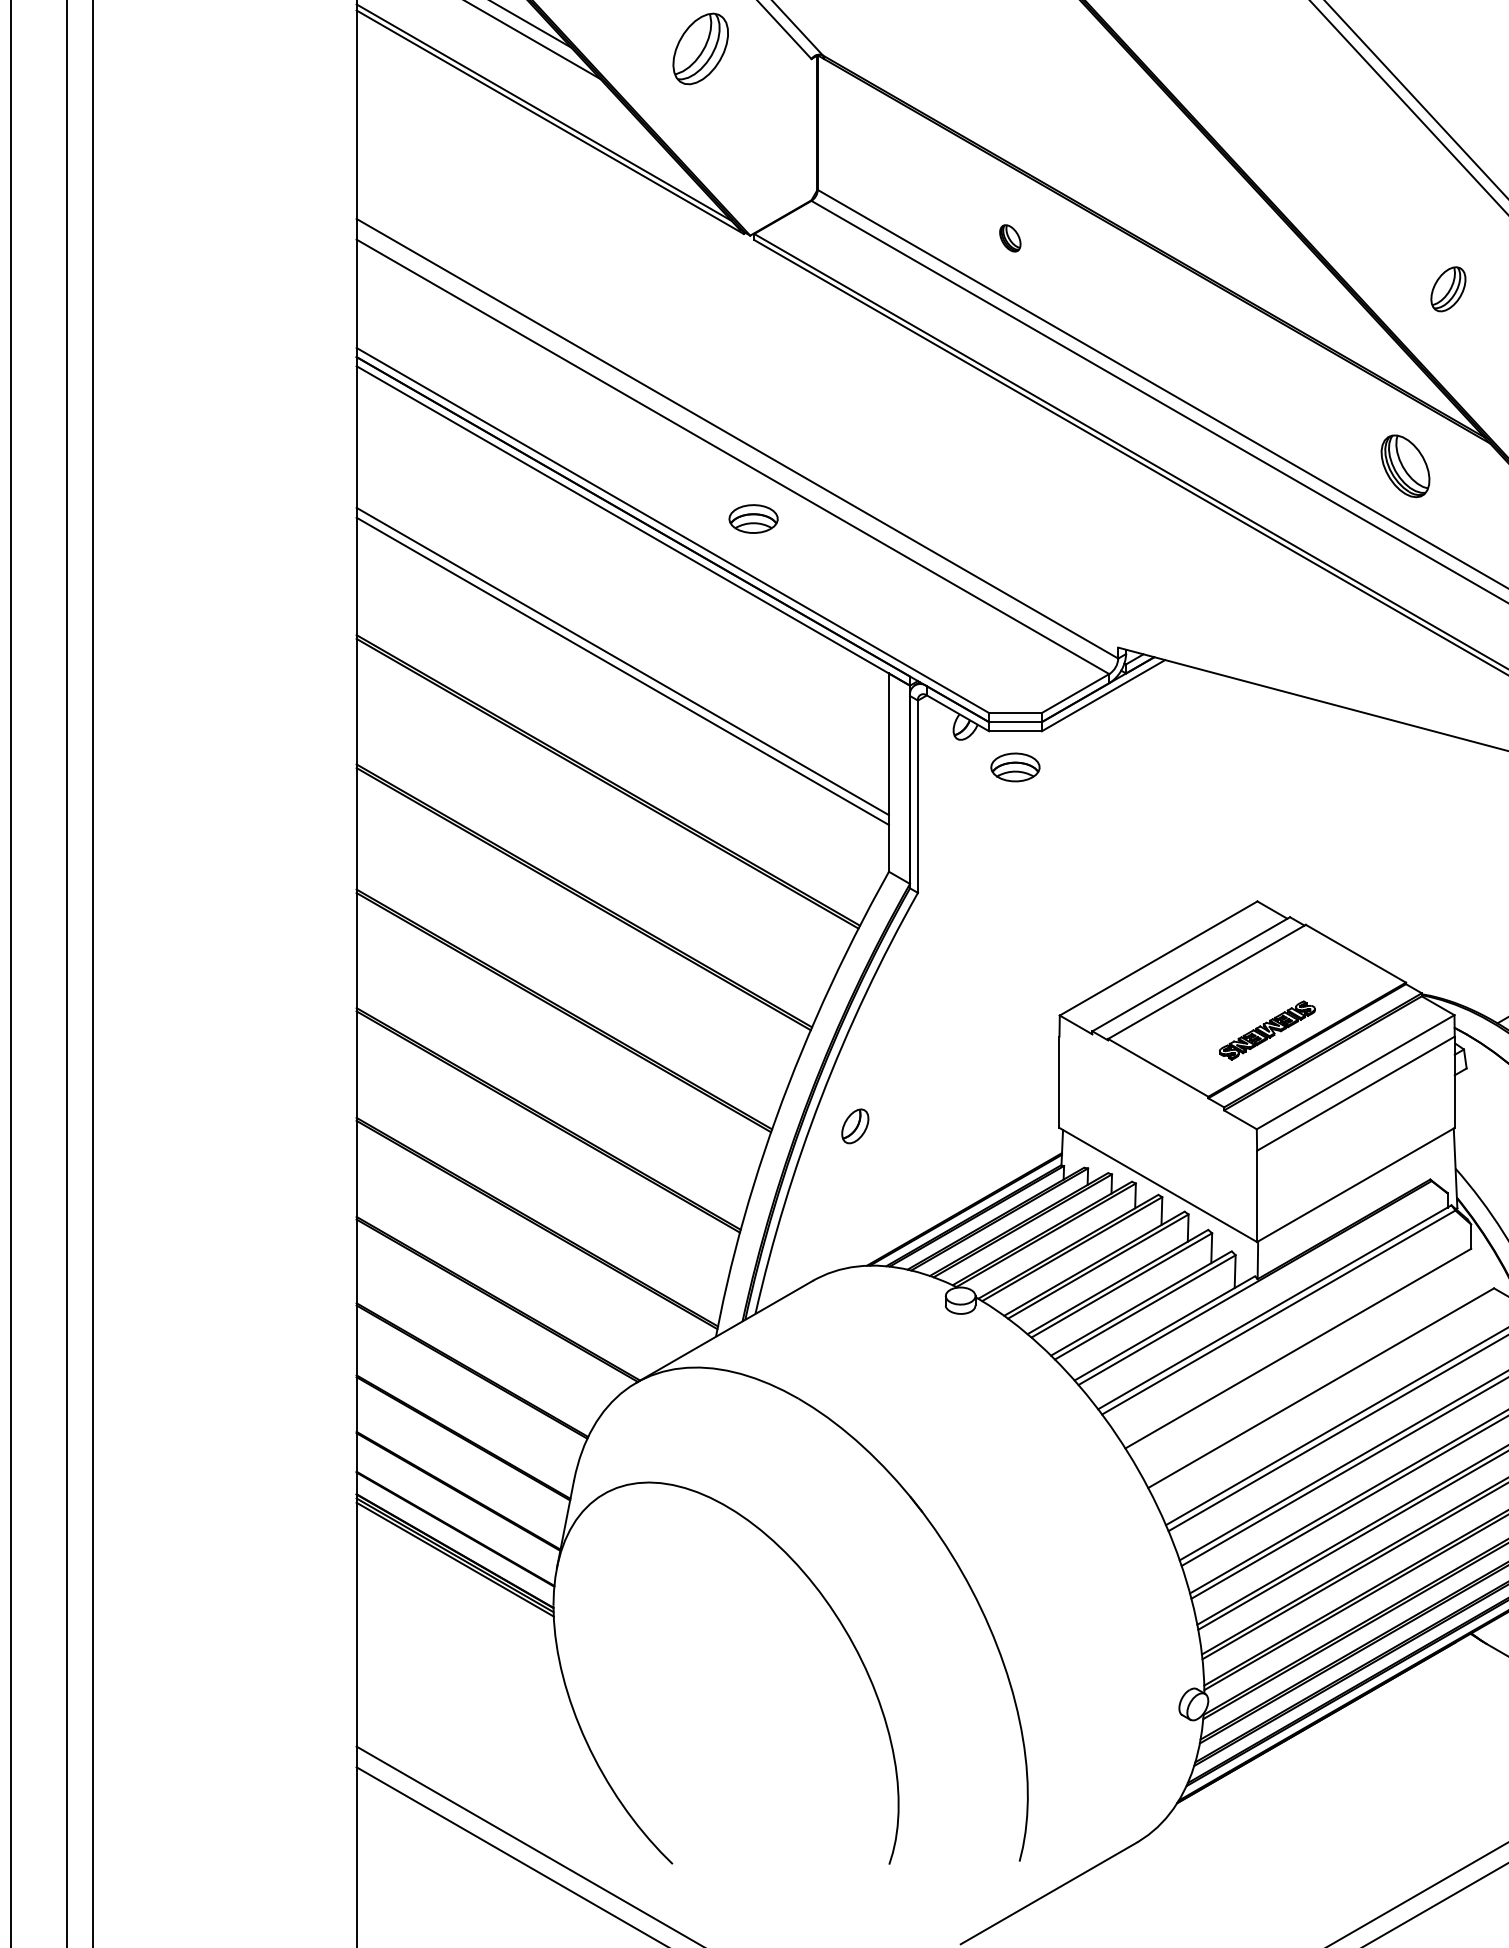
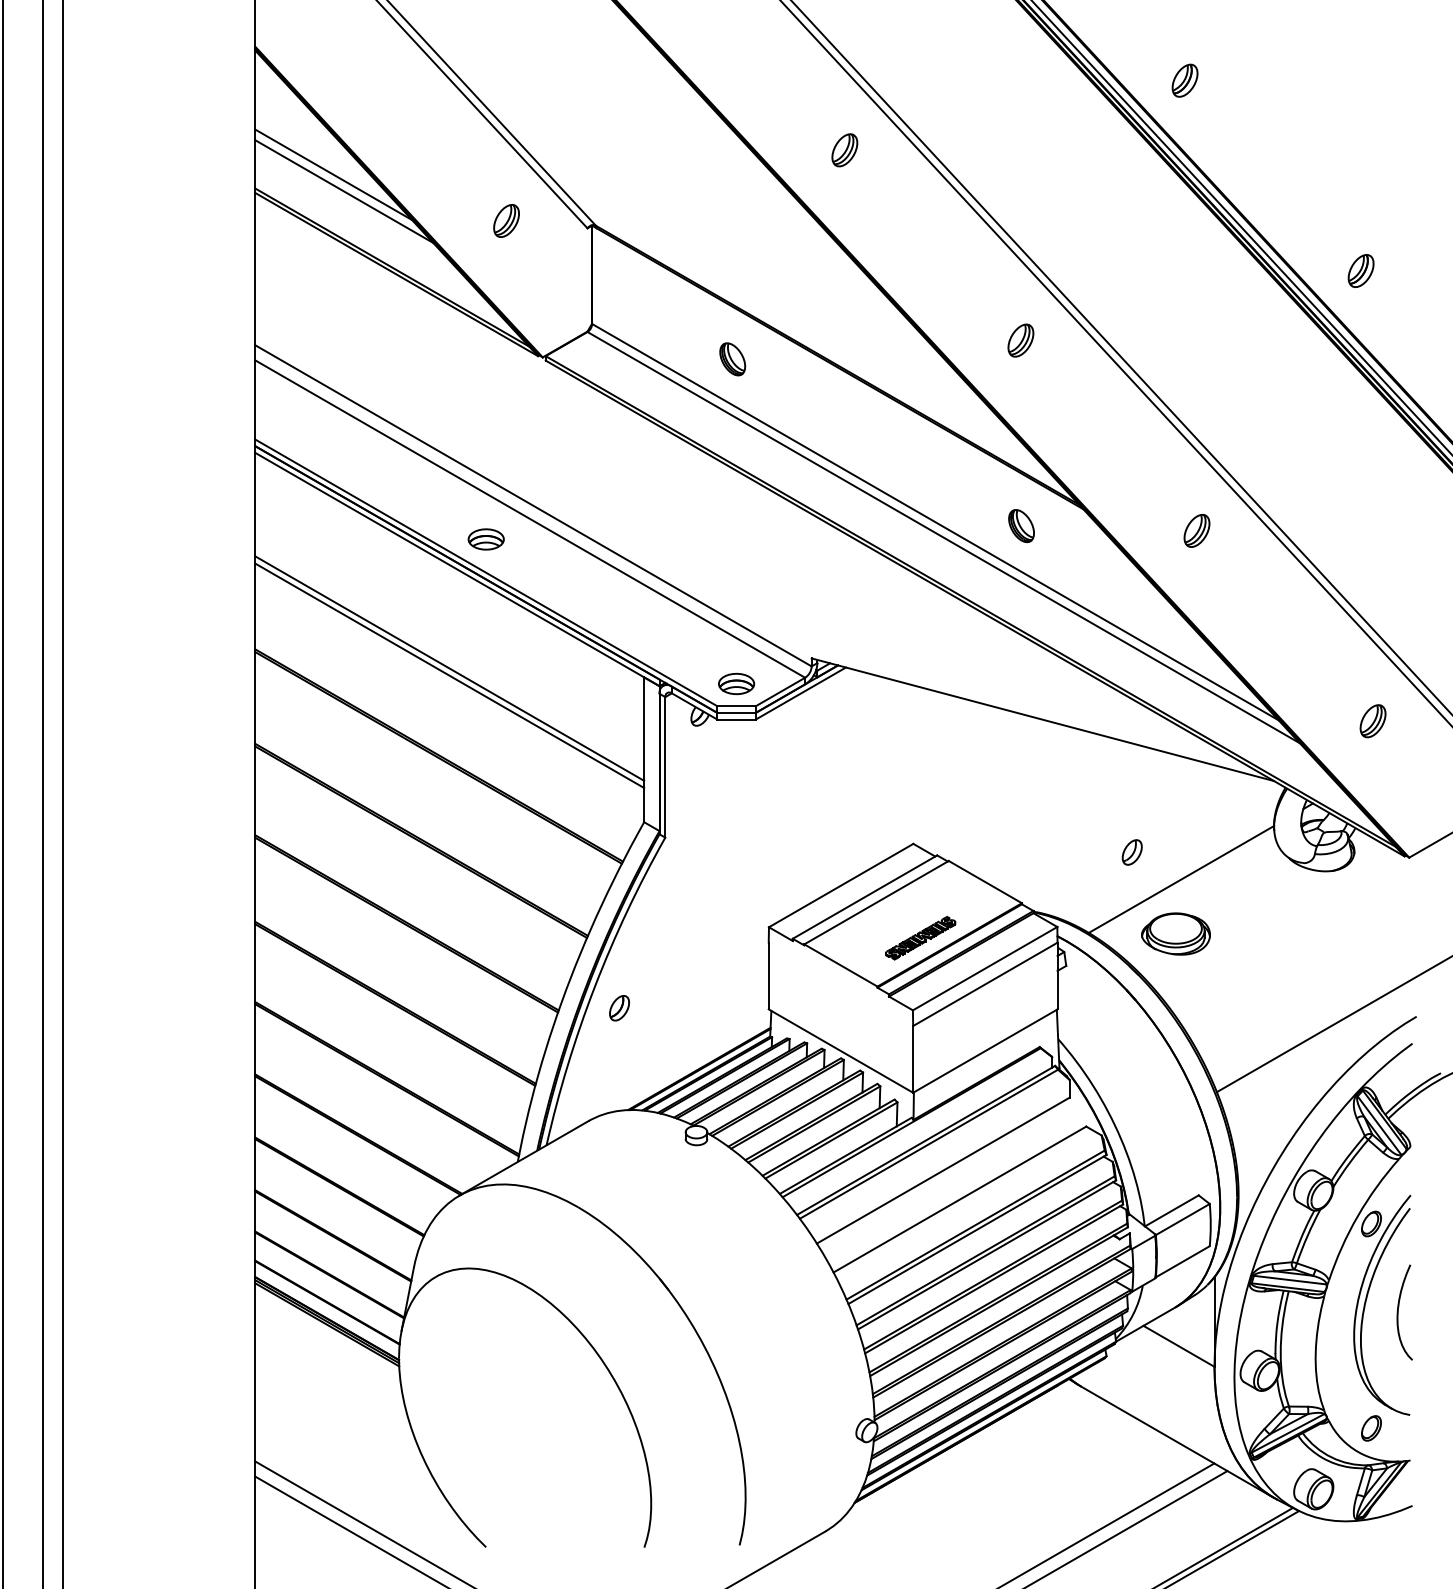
part: (700, 48) -> (506, 220), size x0.62
part: (1009, 238) -> (732, 359), size x1.67
part: (1447, 289) -> (1020, 340), moved
part: (1405, 467) -> (1021, 526), size x0.71
part: (752, 519) -> (485, 539), moved
part: (1015, 766) -> (736, 683), moved

